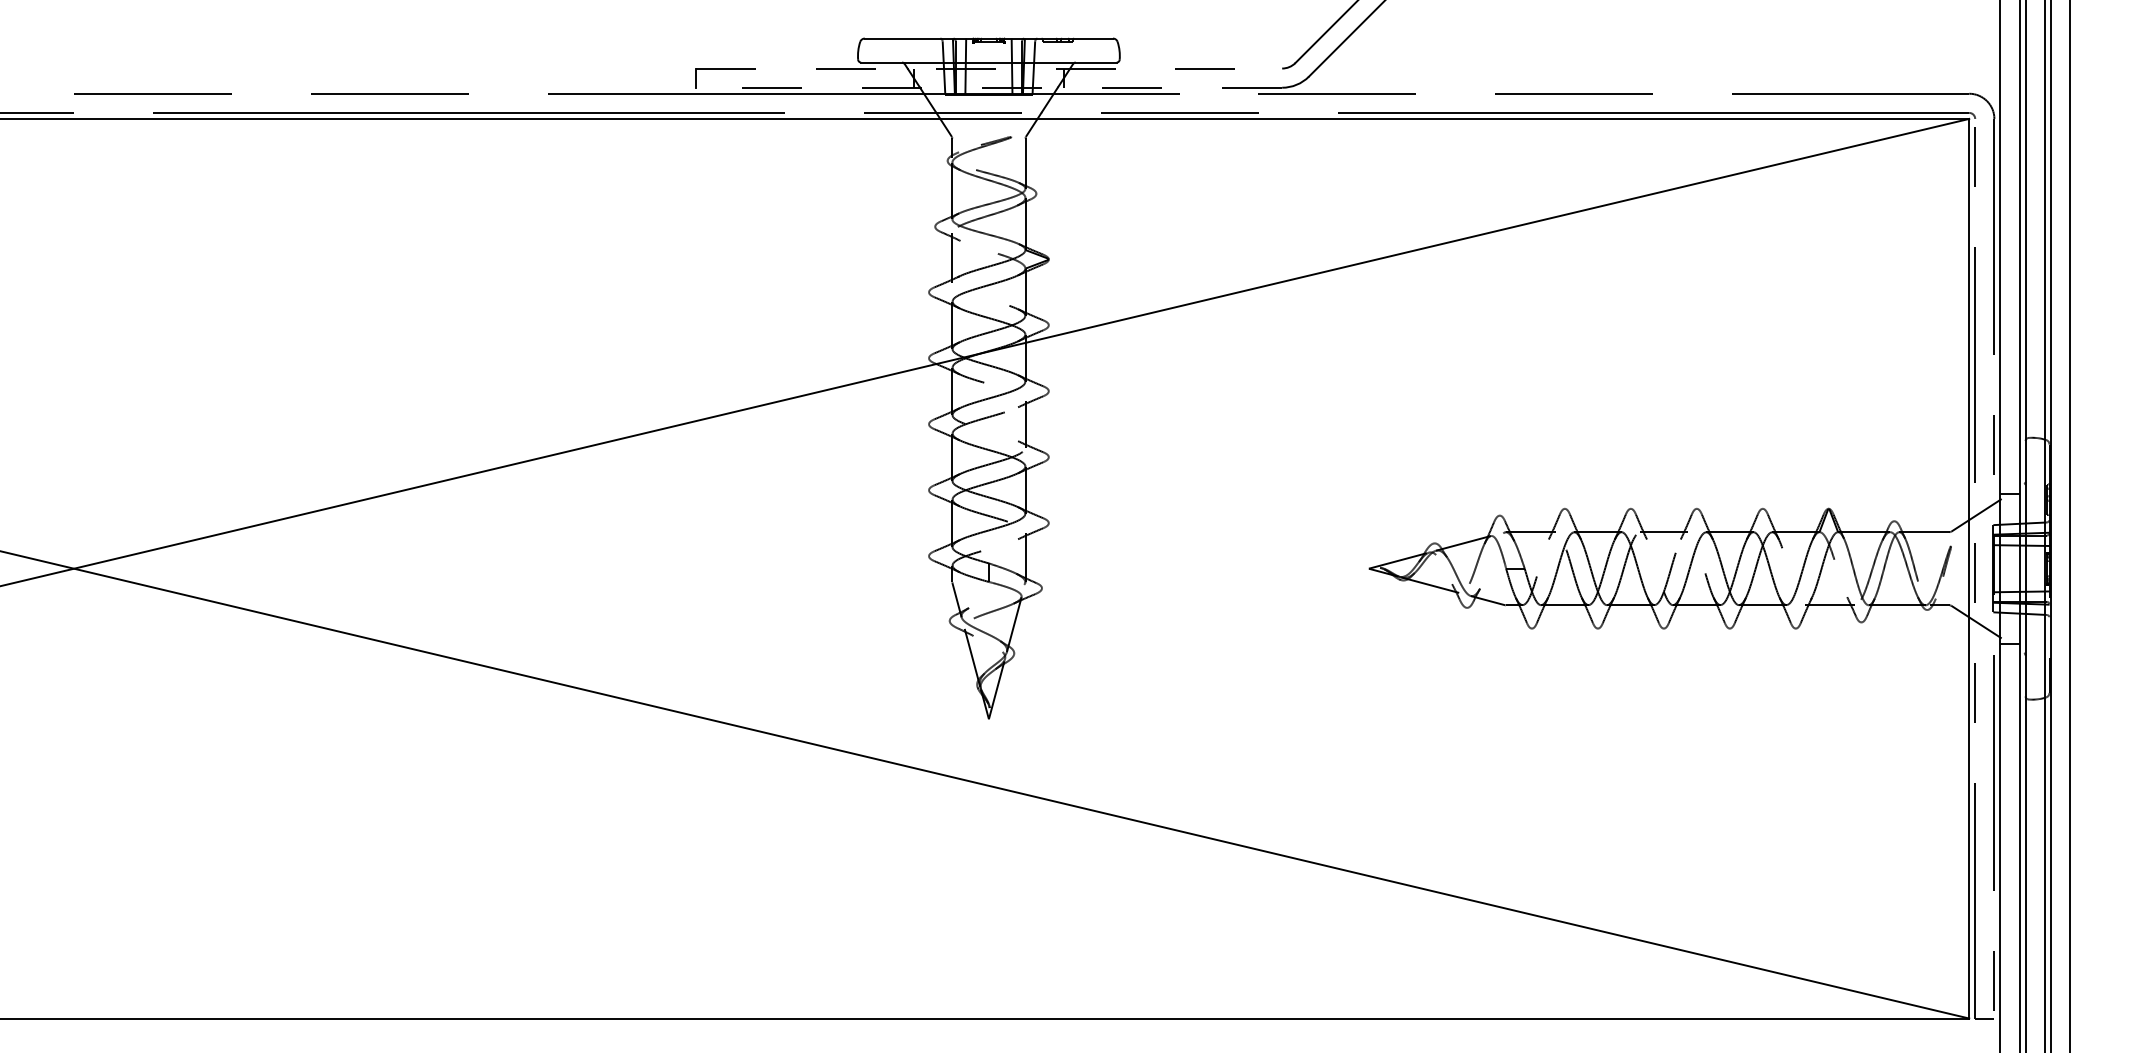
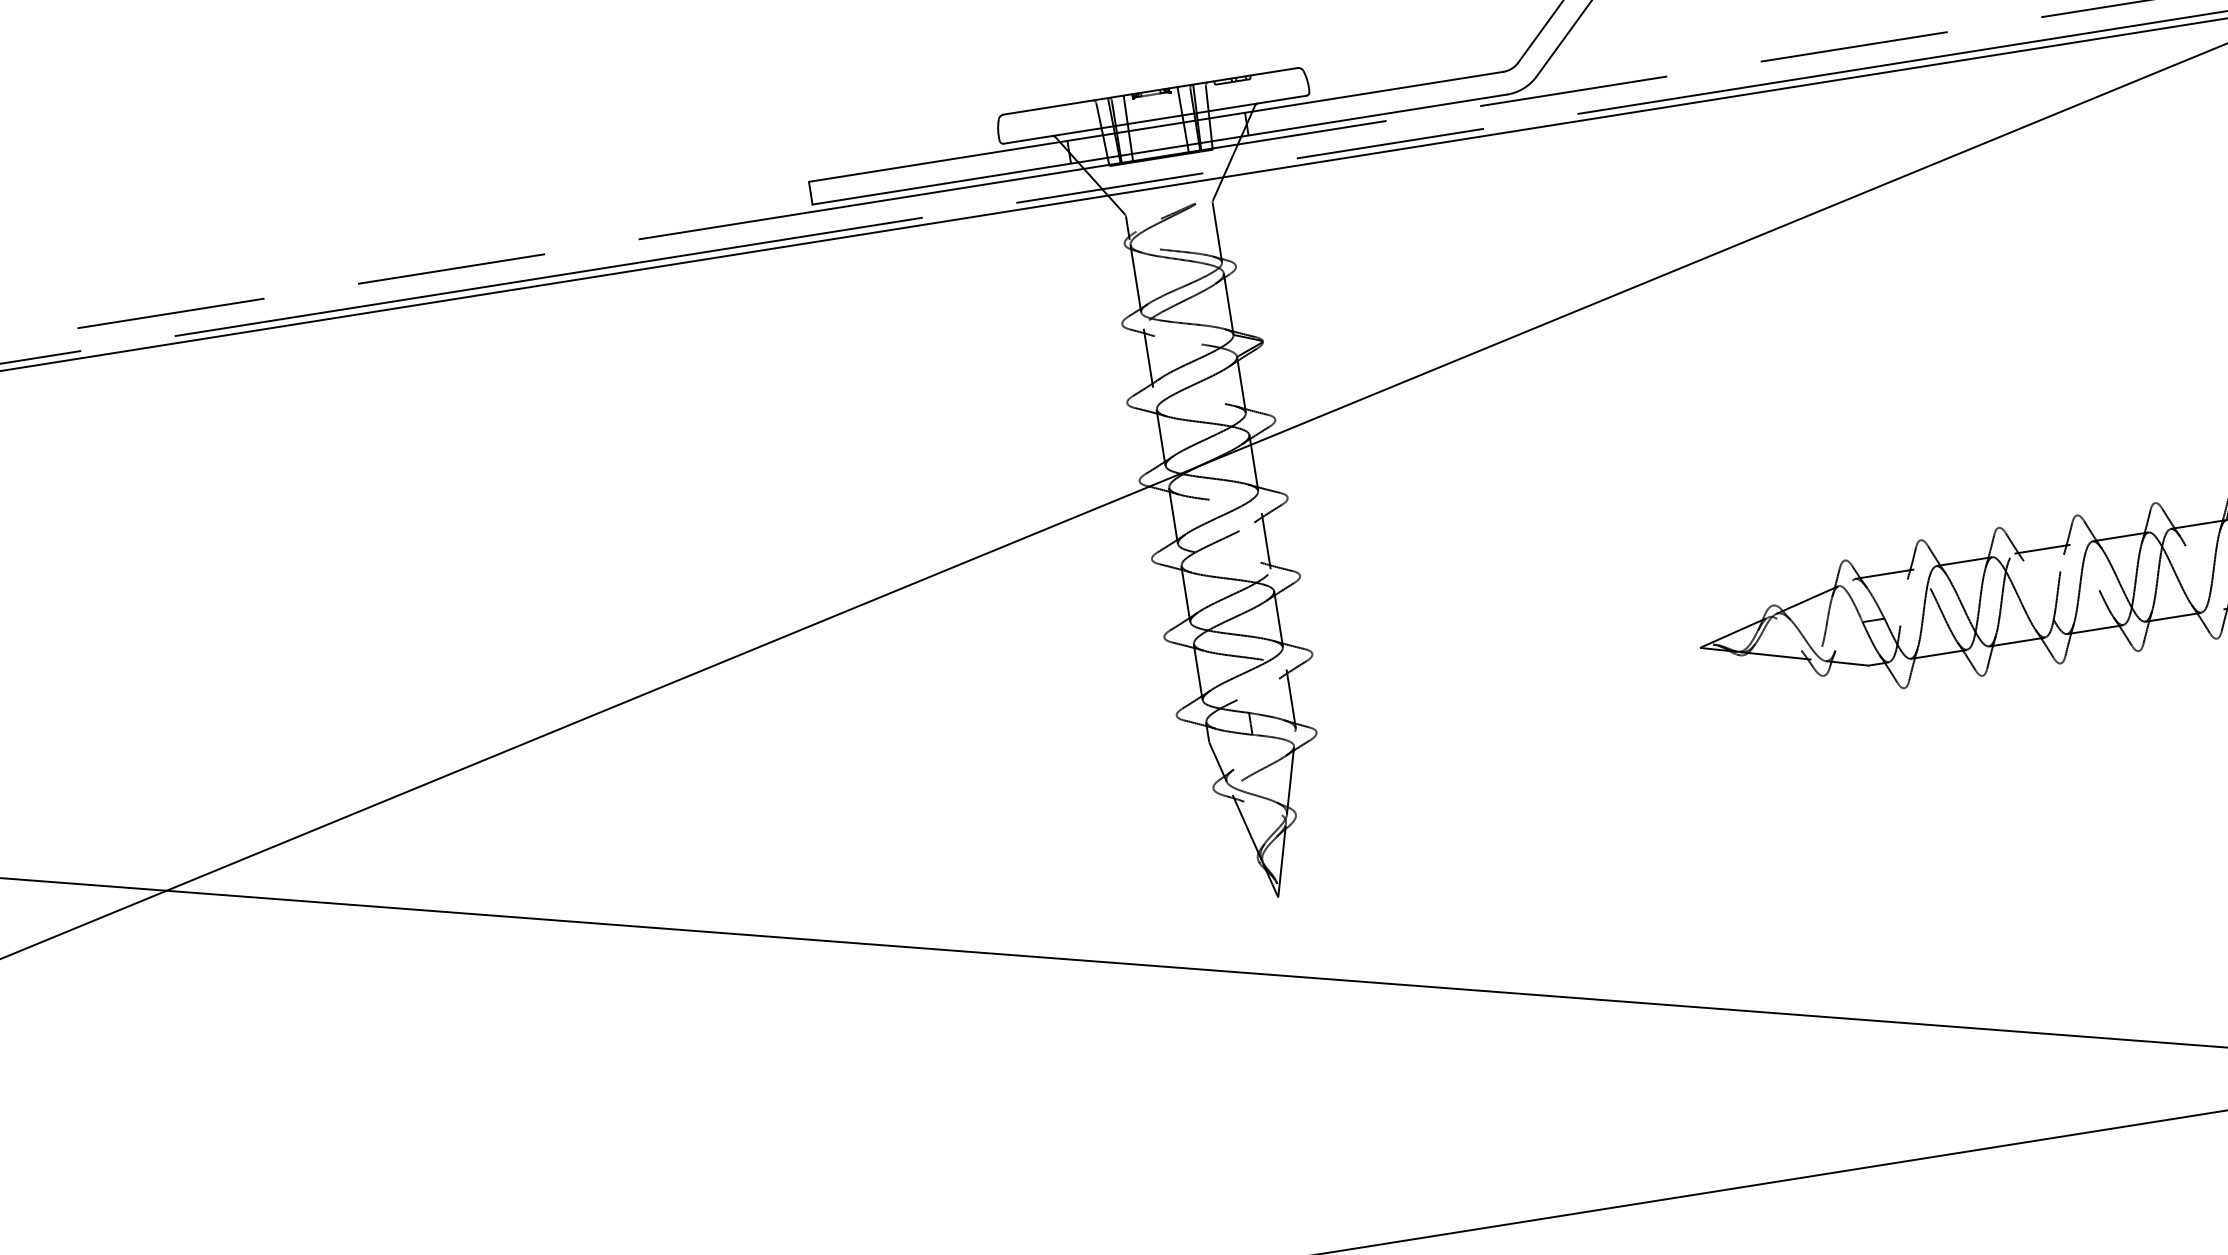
line: (989, 68) -> (1156, 126), dashed -> solid
line: (988, 87) -> (1159, 149), dashed -> solid

